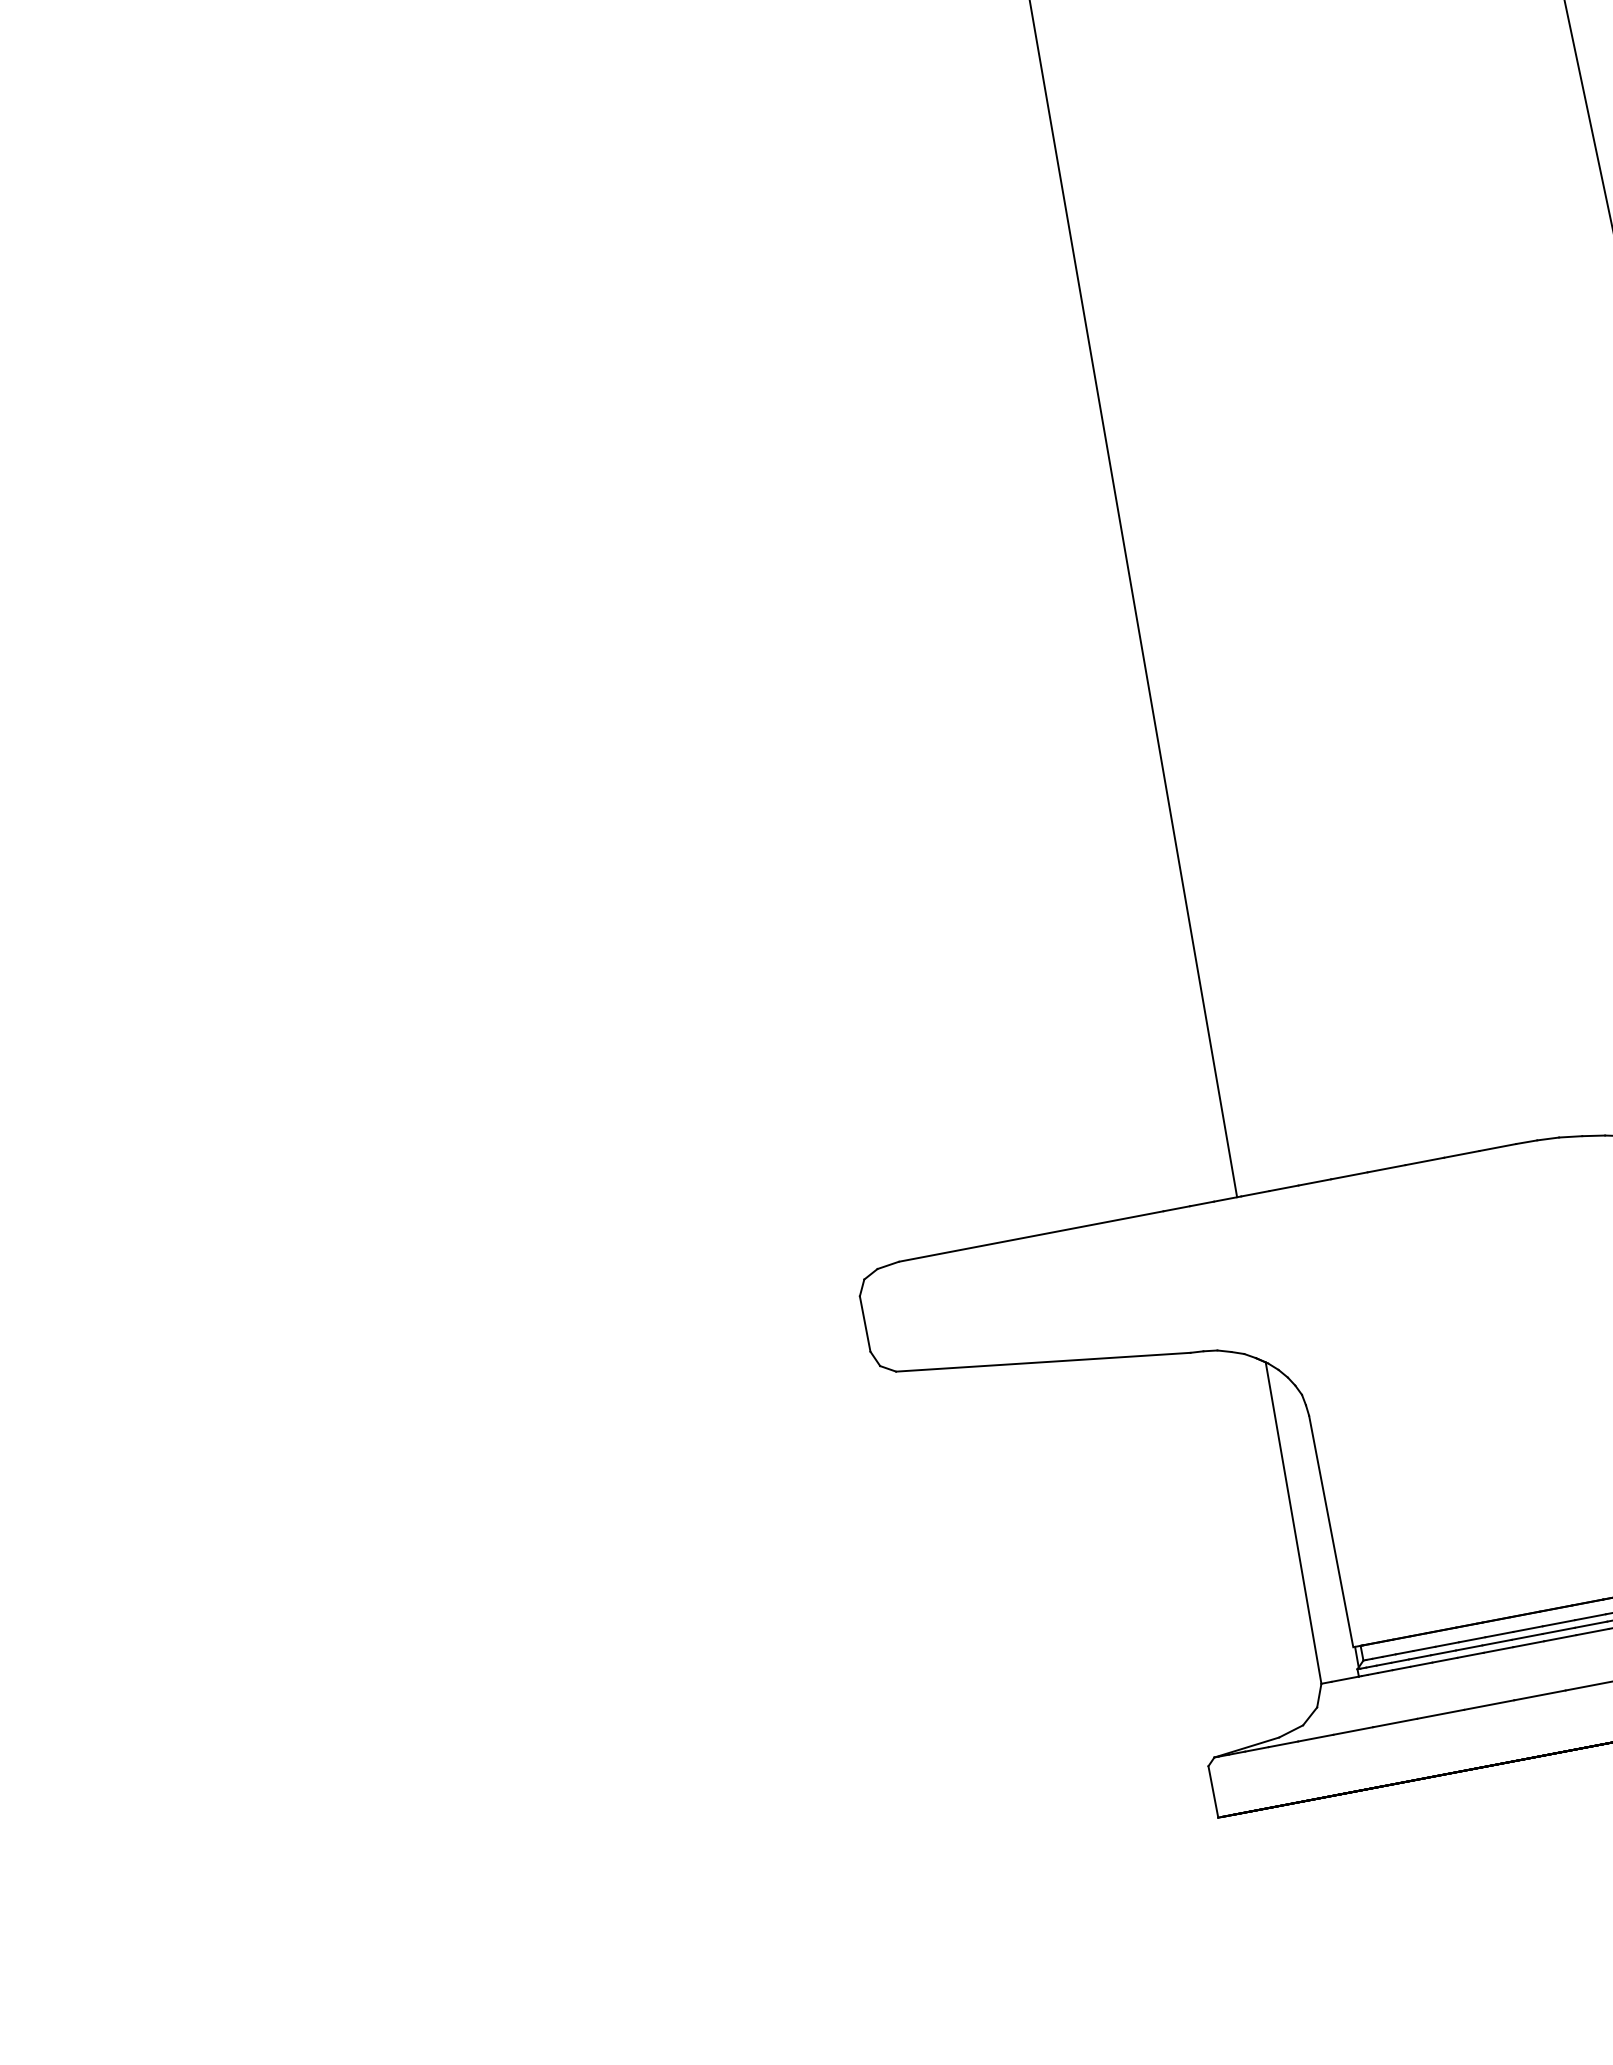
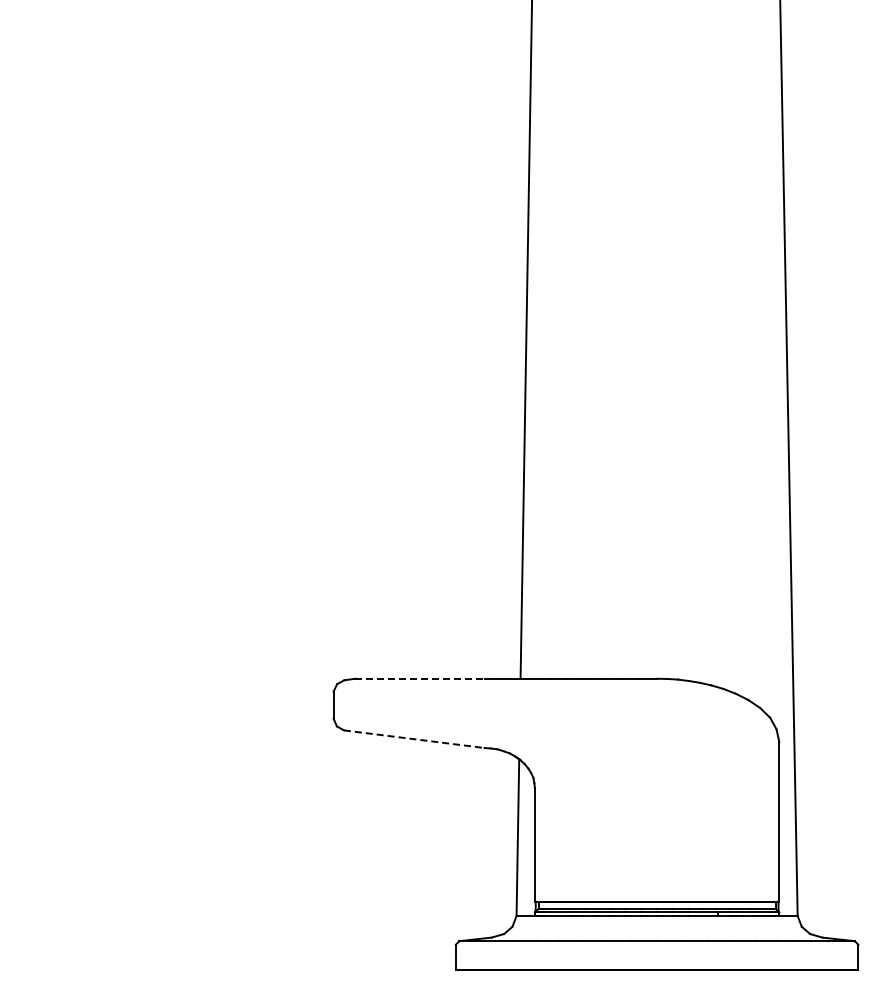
line: (1030, 1236) -> (419, 678), solid -> dashed
line: (1043, 1362) -> (414, 739), solid -> dashed

